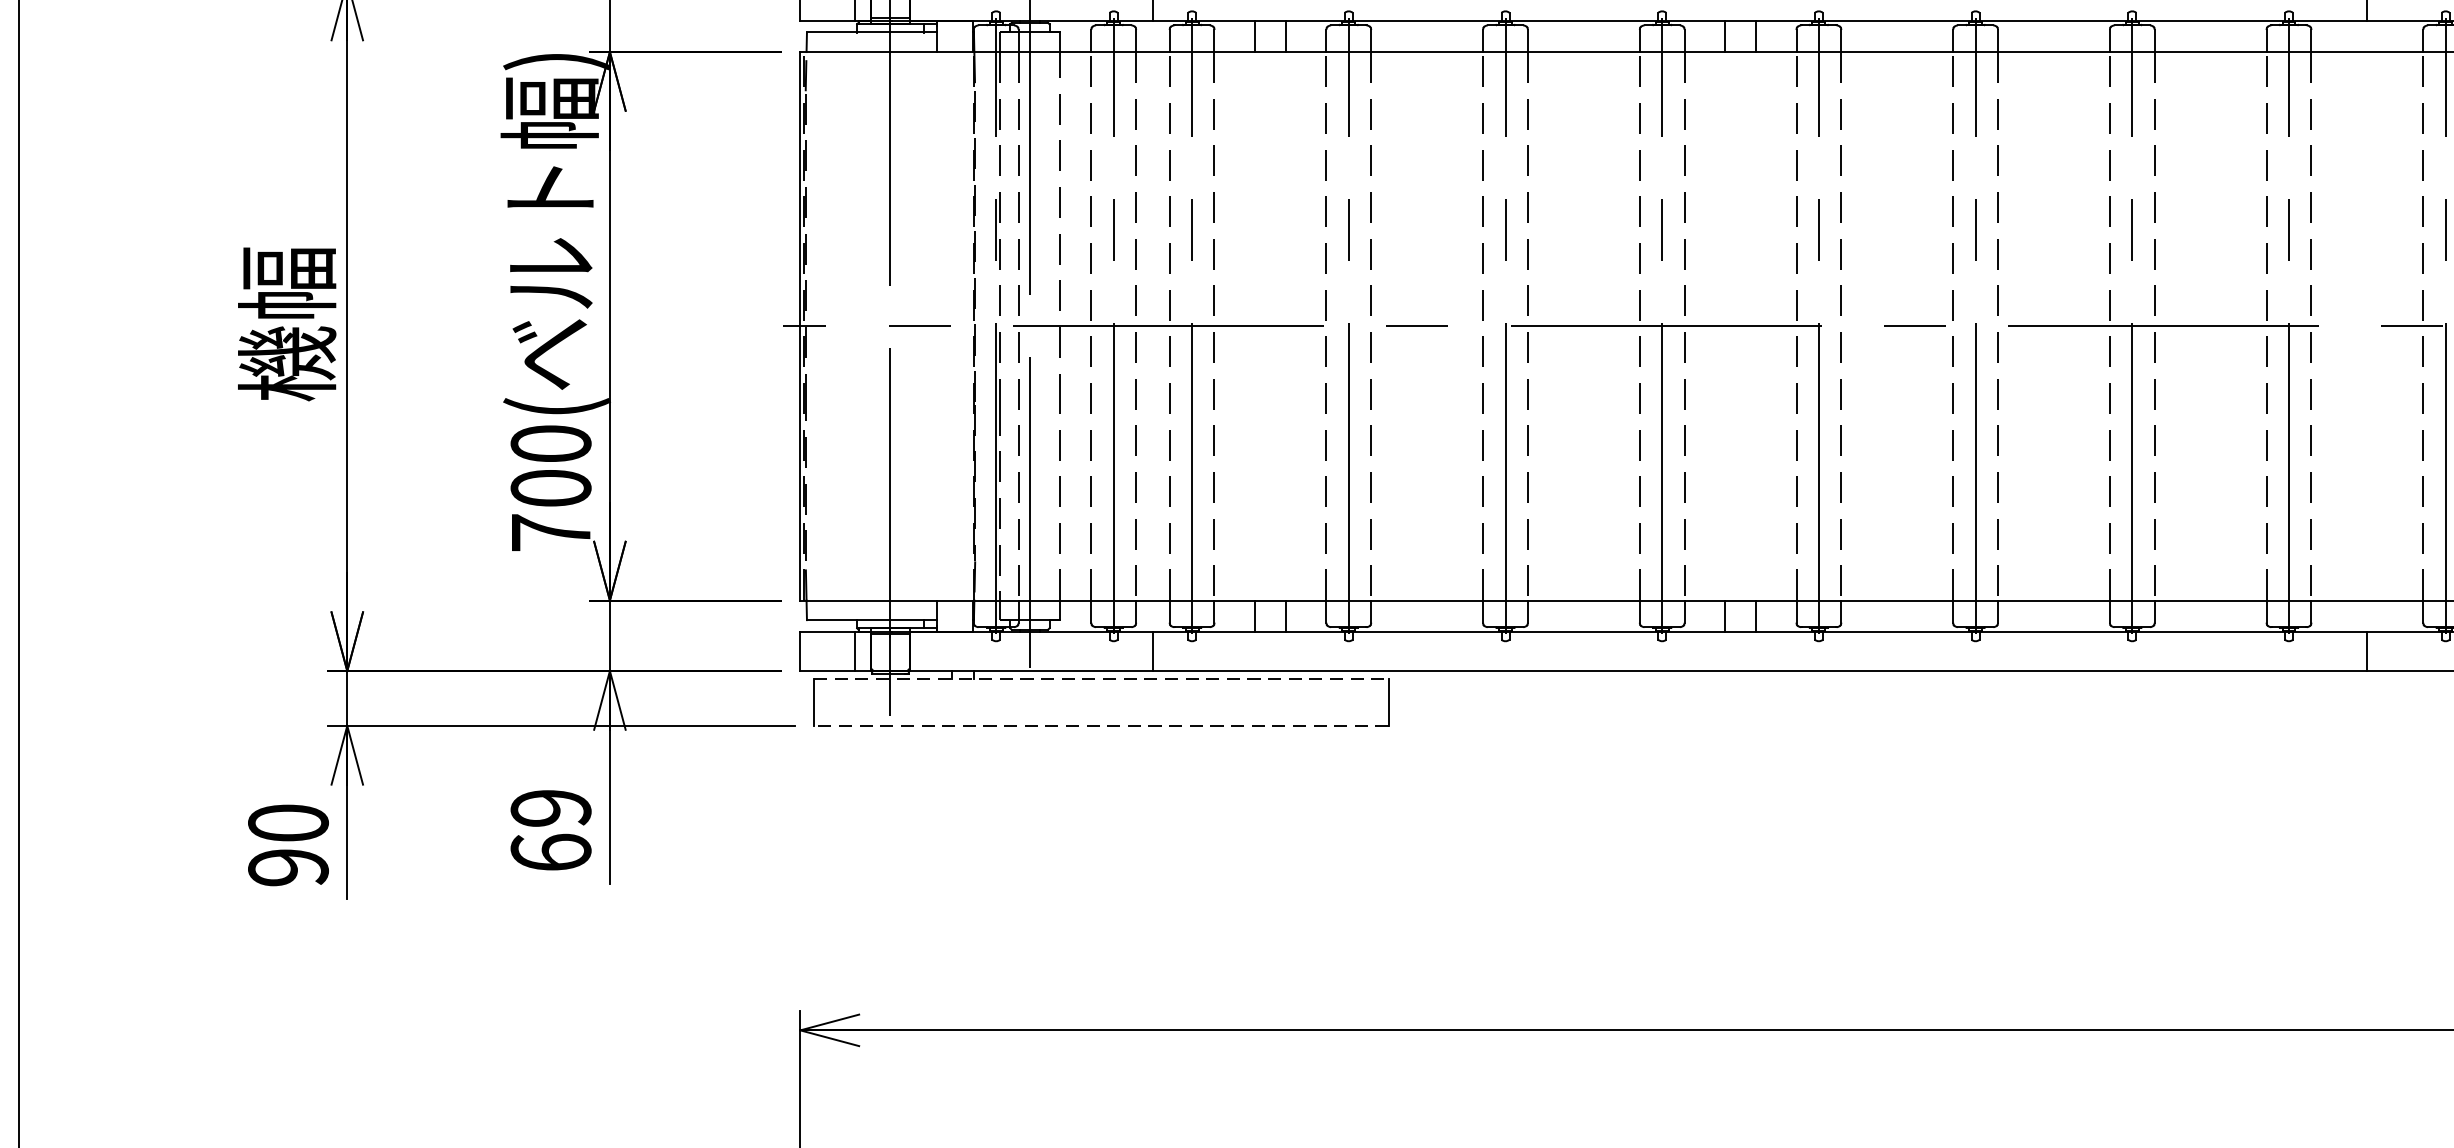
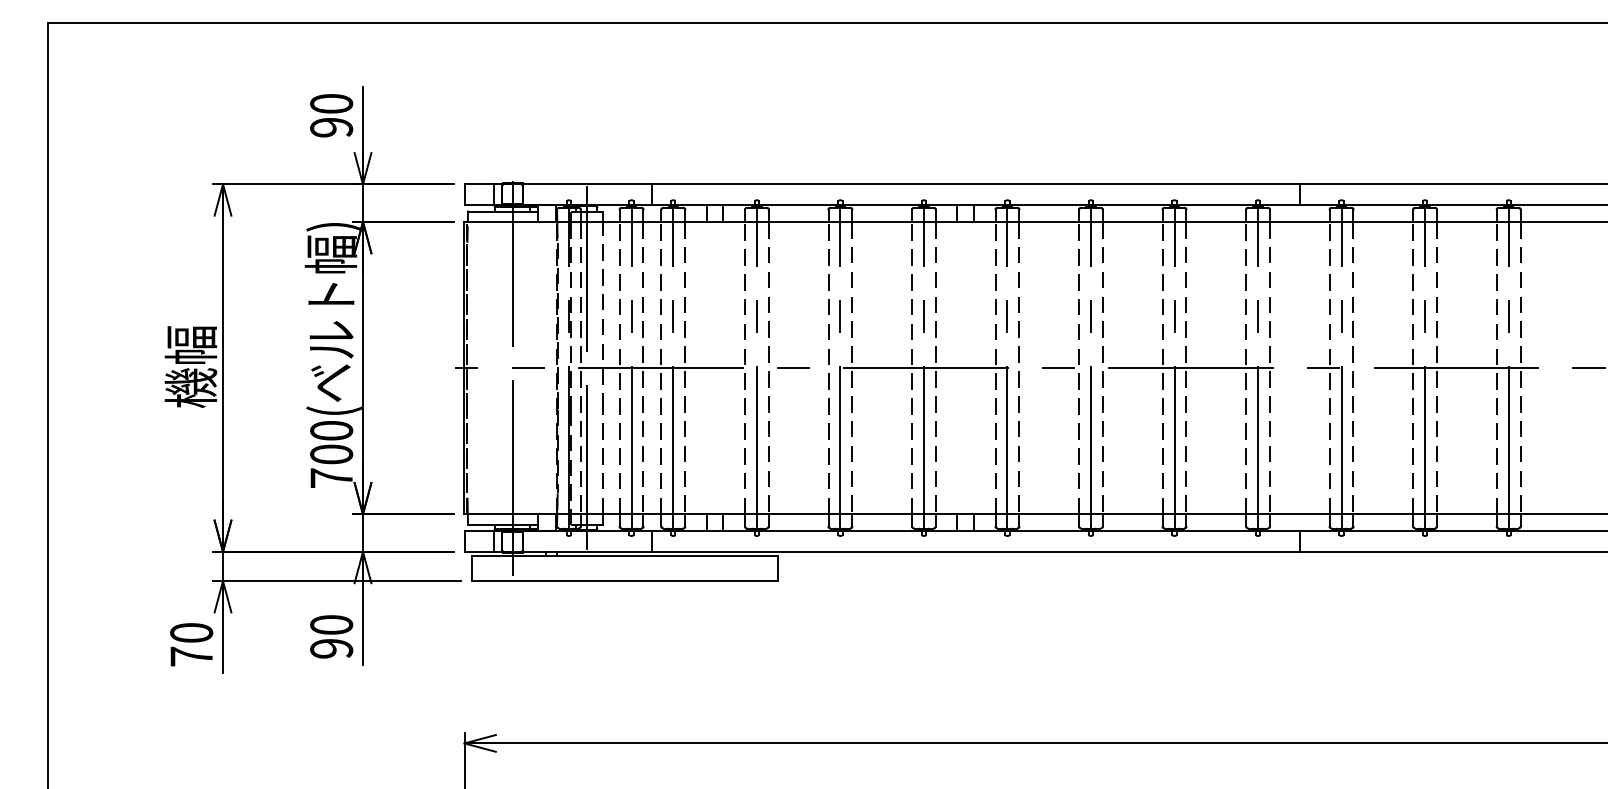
line: (1102, 679) -> (625, 556), dashed -> solid
line: (1100, 726) -> (624, 581), dashed -> solid
text: (550, 829) -> (331, 636), 69 -> 90
text: (288, 867) -> (191, 656), 90 -> 70

